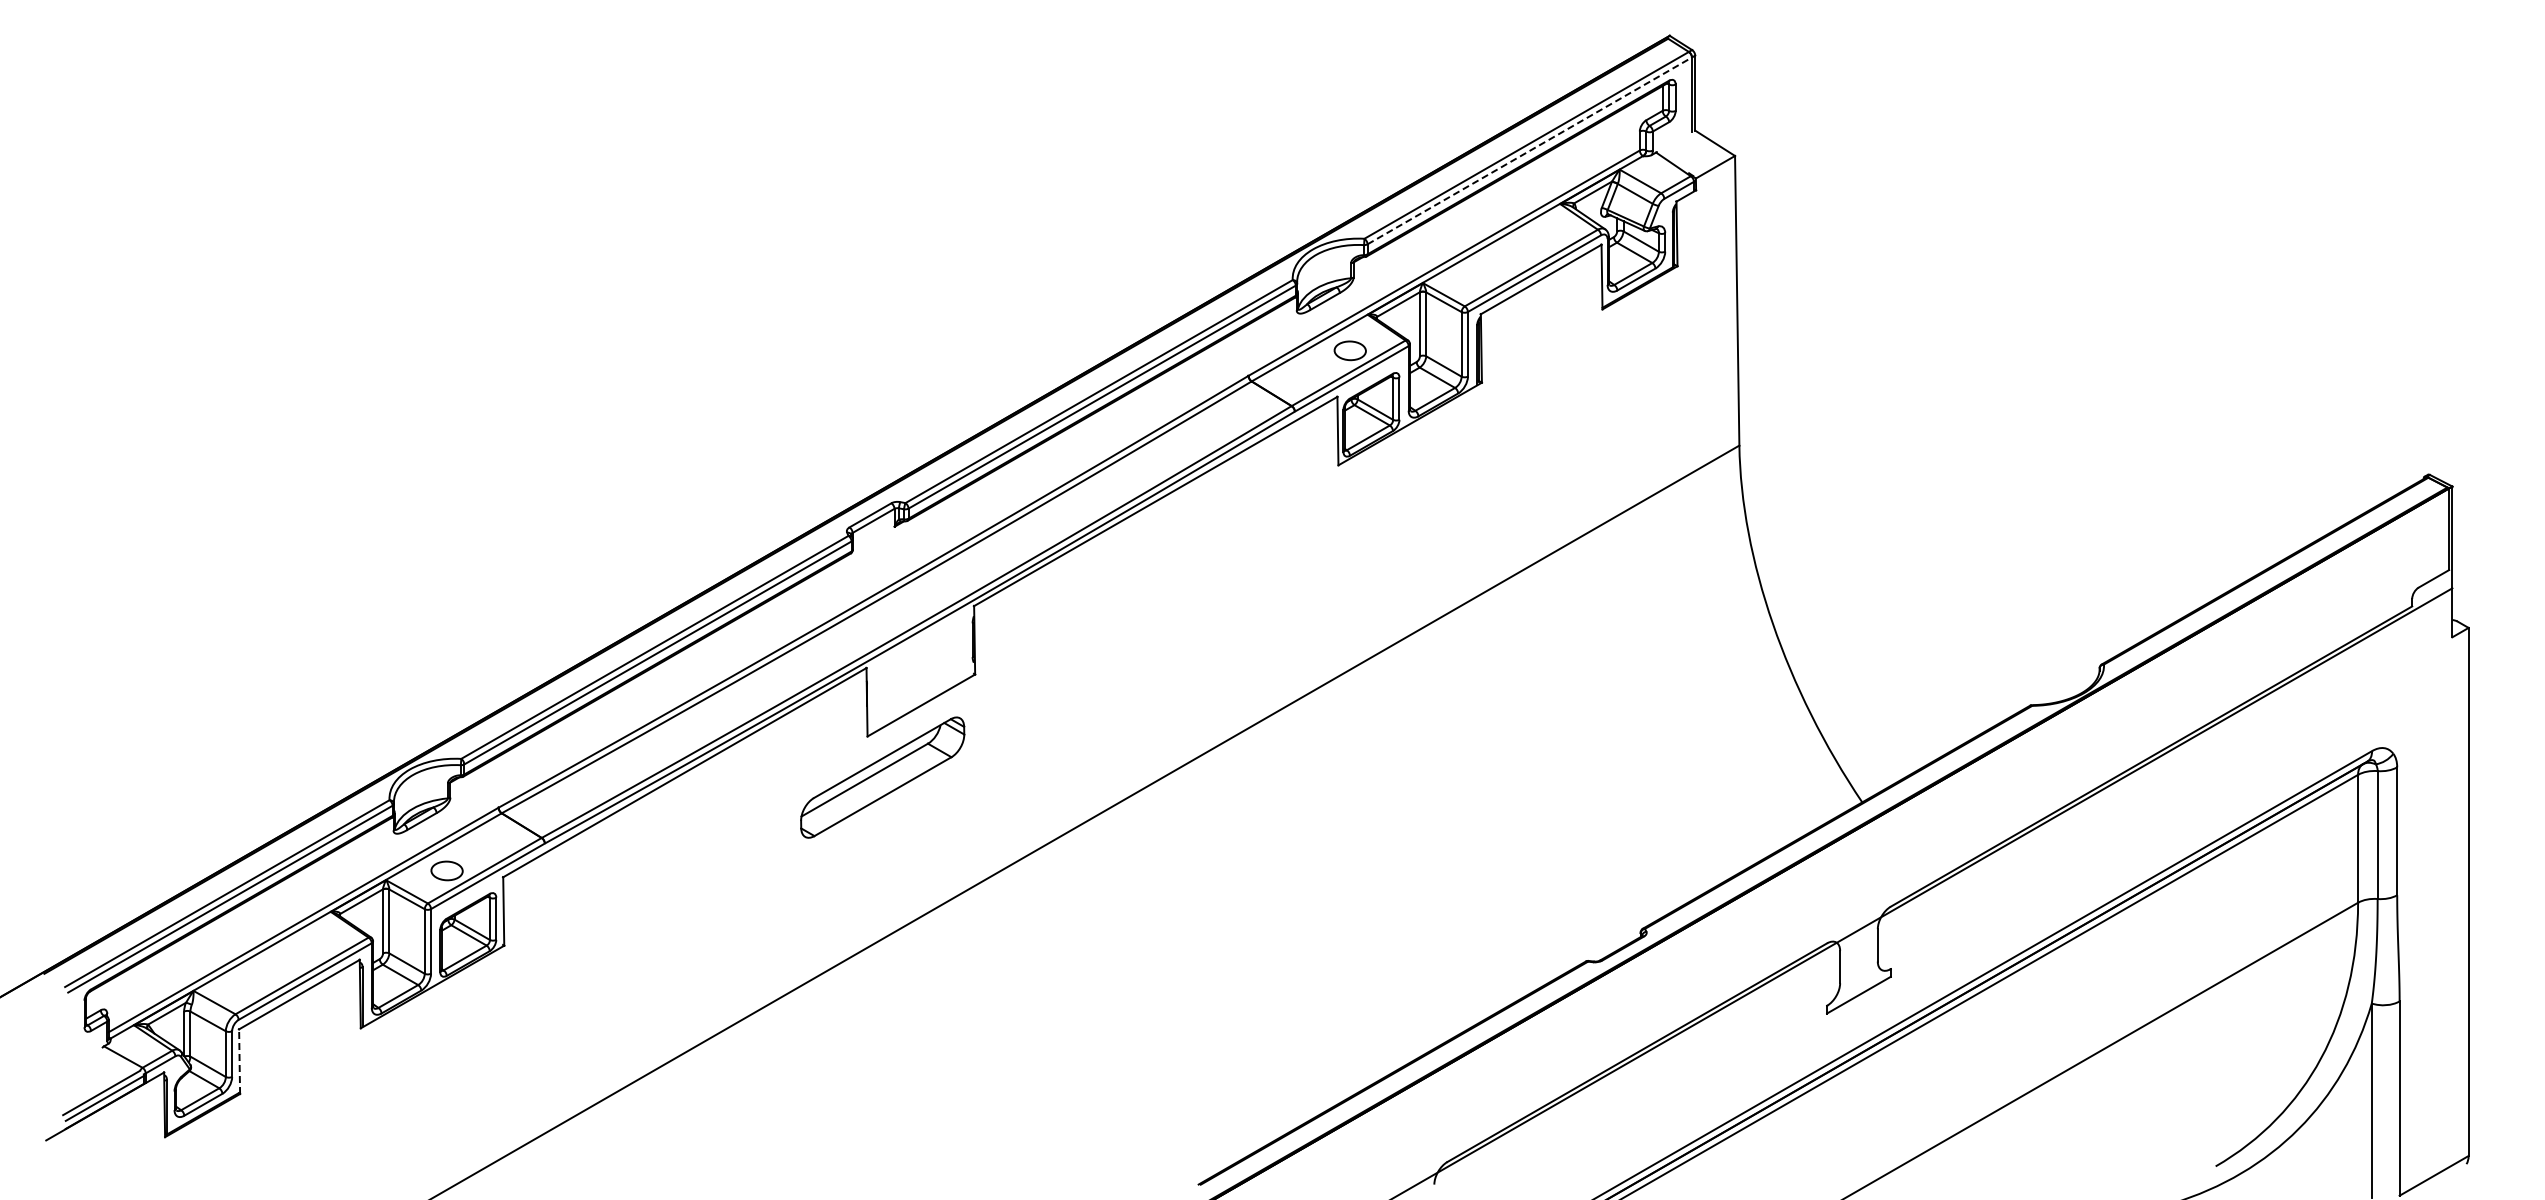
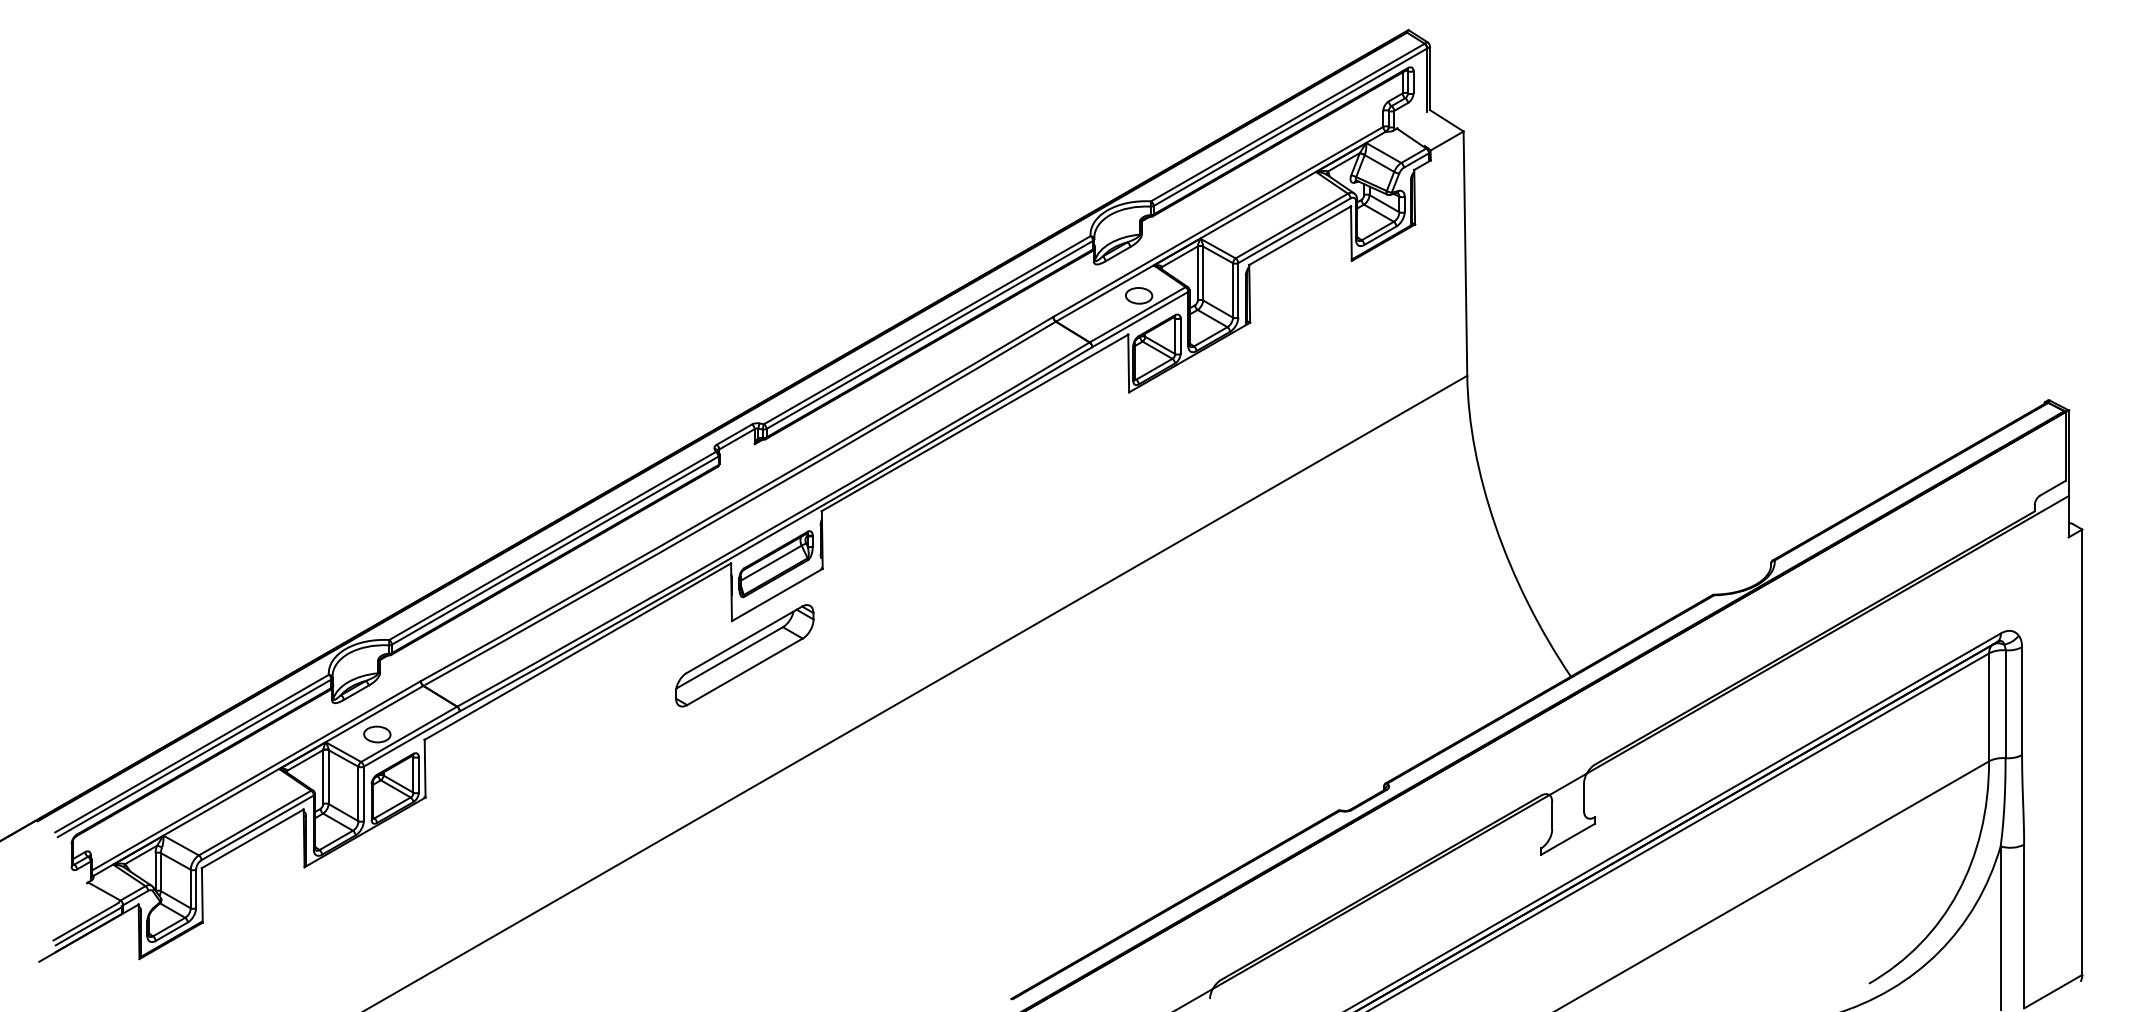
line: (1530, 150) -> (1291, 126), dashed -> solid
part: (919, 669) -> (775, 564), added
line: (239, 1061) -> (202, 895), dashed -> solid

